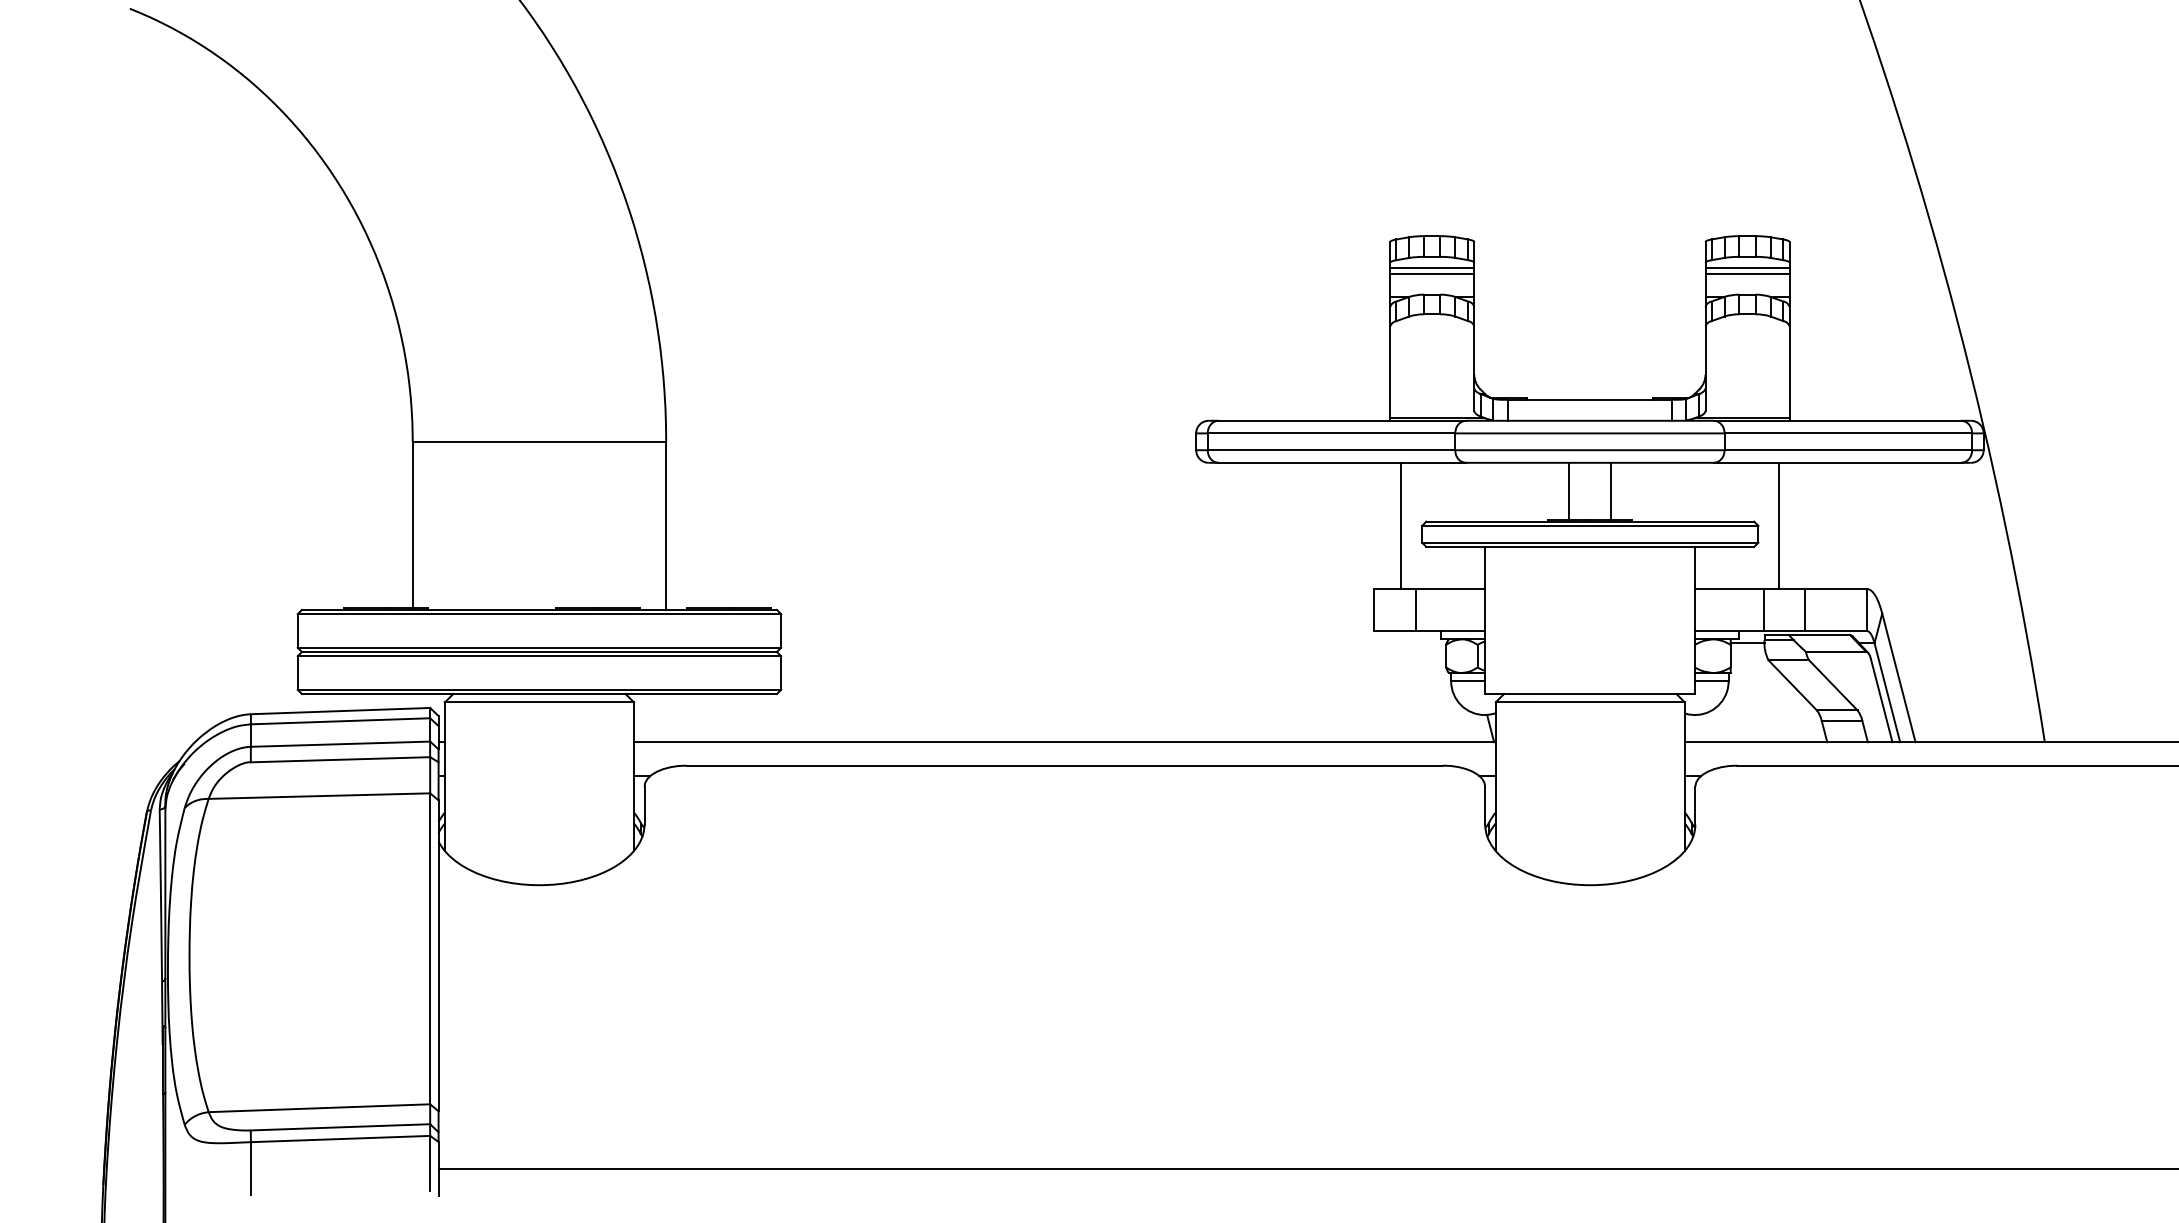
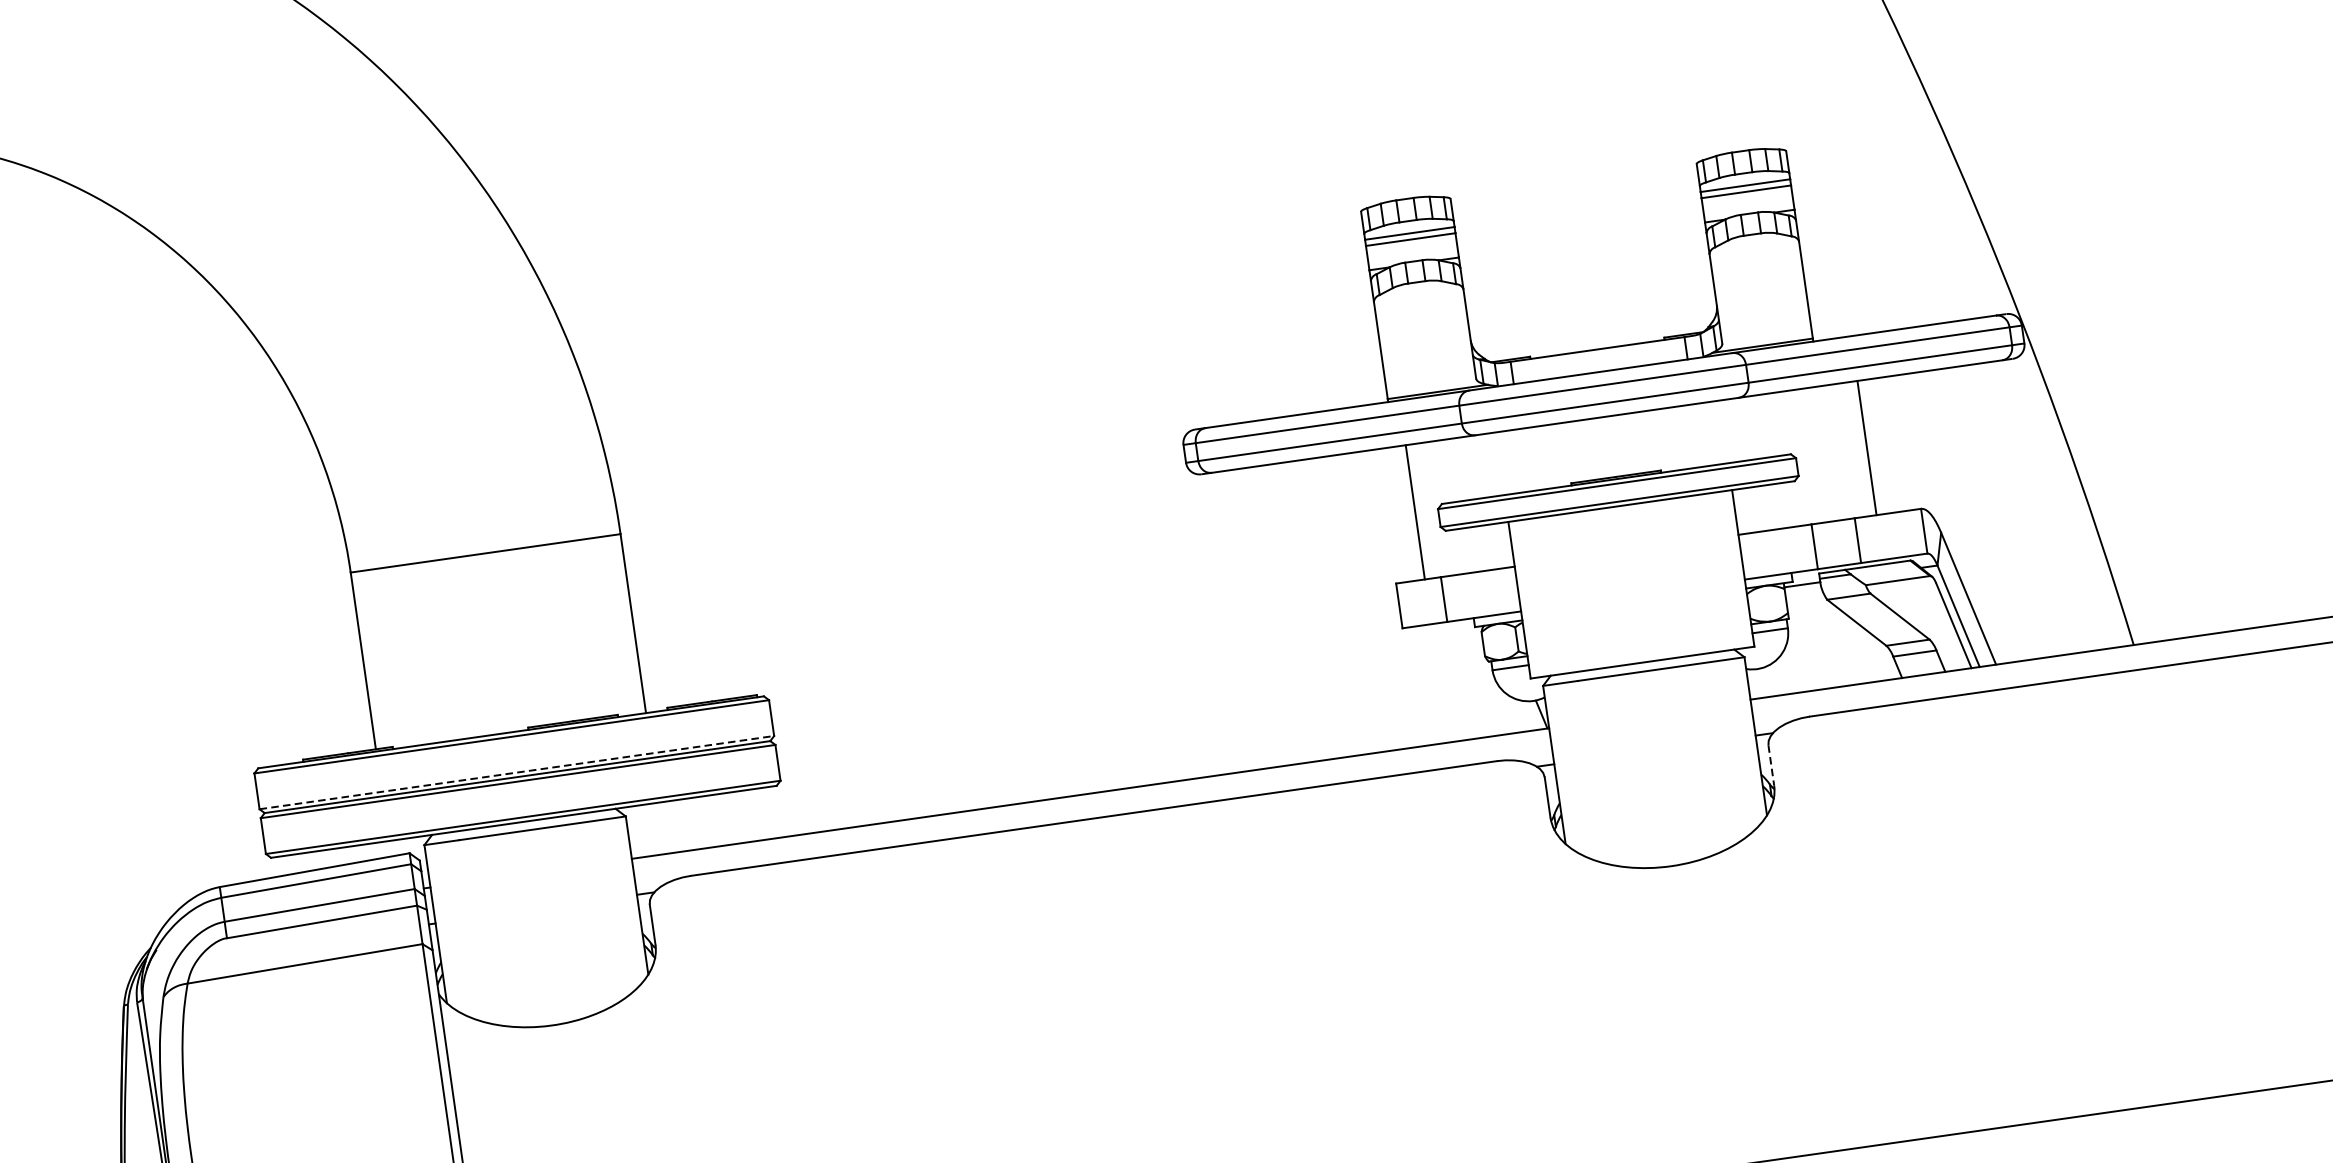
line: (1568, 490) -> (1588, 449), removed
line: (1610, 490) -> (1633, 442), removed
line: (1779, 525) -> (1867, 447), moved
line: (539, 647) -> (516, 772), solid -> dashed
line: (1695, 805) -> (1771, 765), solid -> dashed

